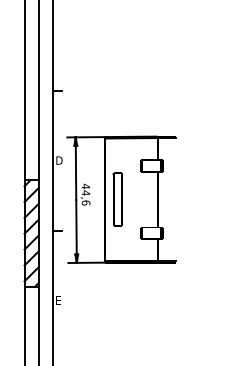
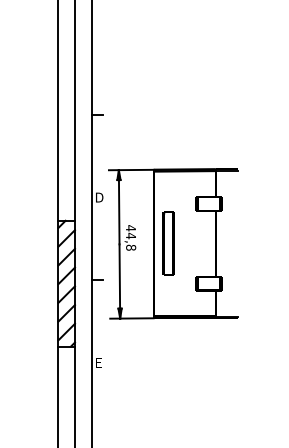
text: (86, 202) -> (131, 247), 44,6 -> 44,8

